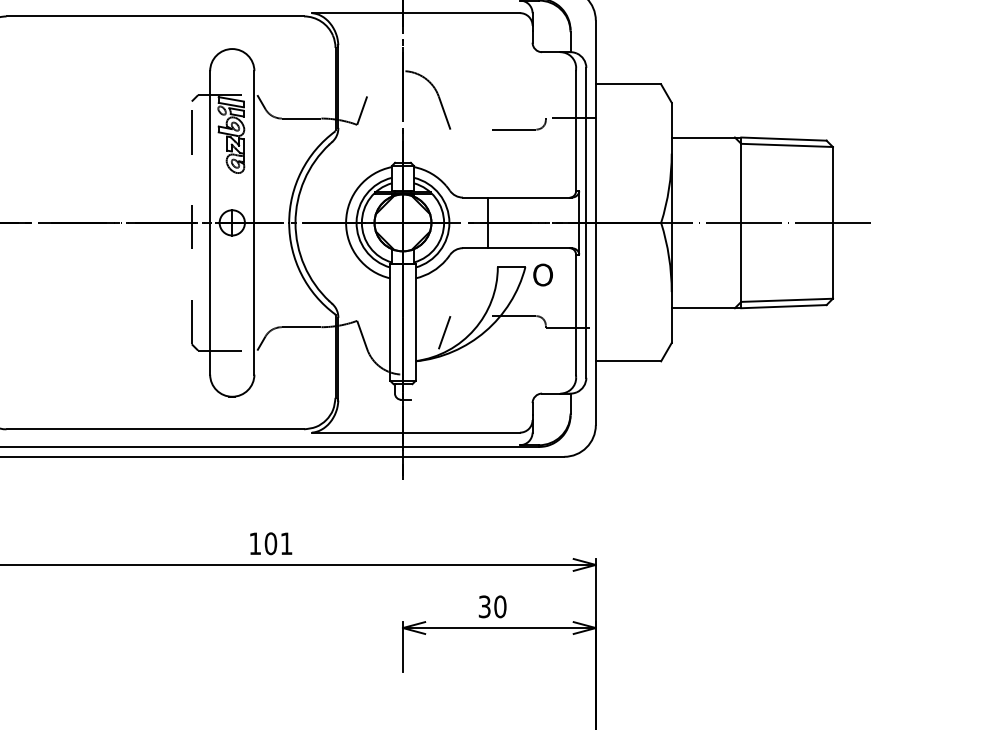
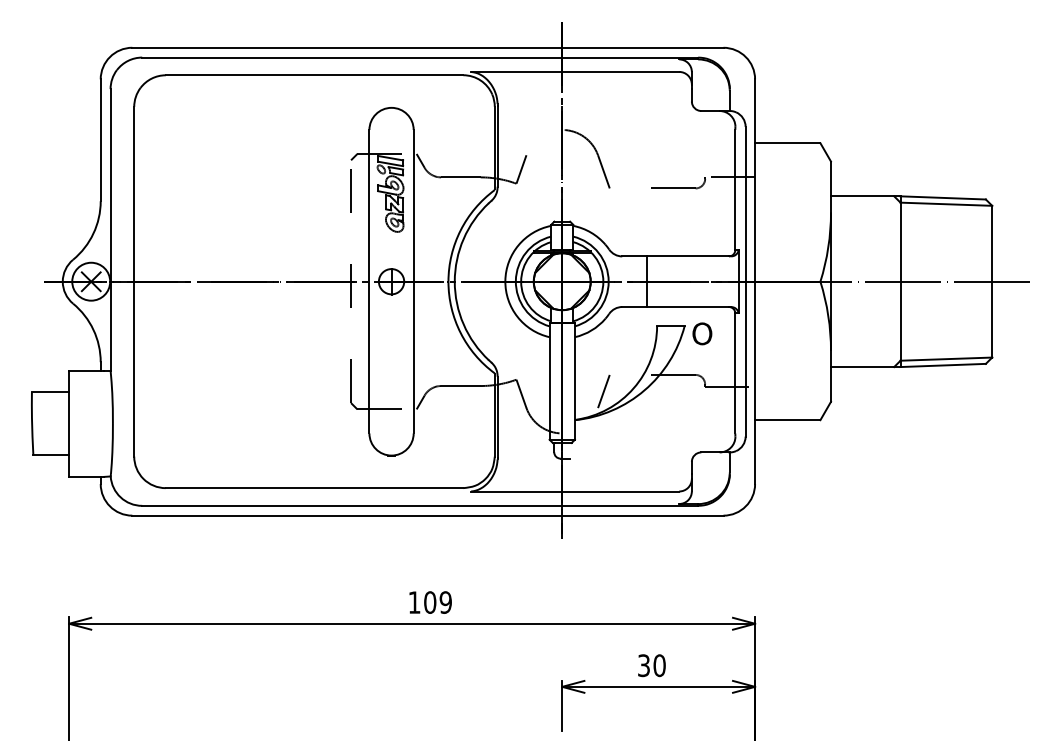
text: (286, 543) -> (445, 602), 101 -> 109

